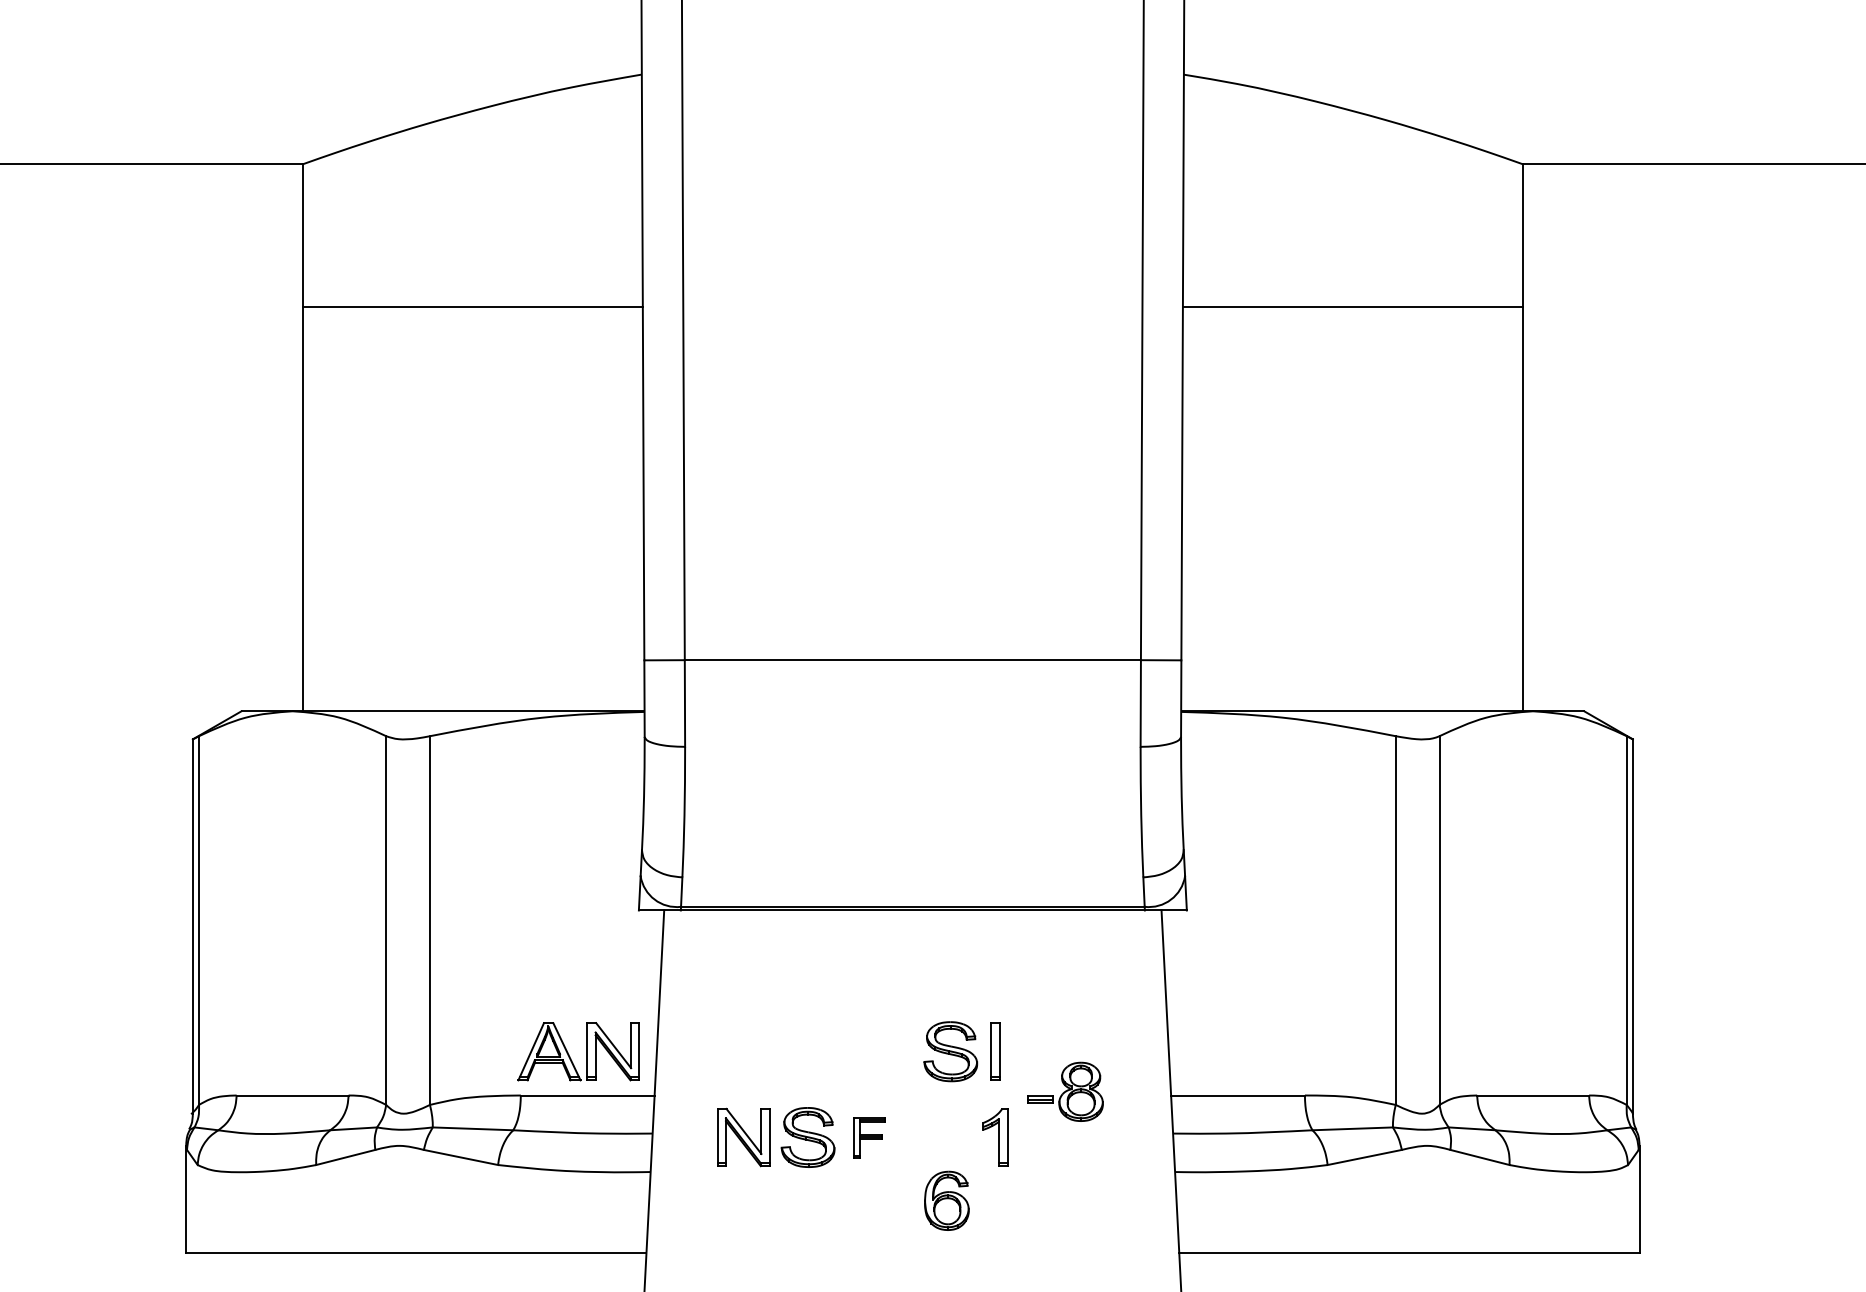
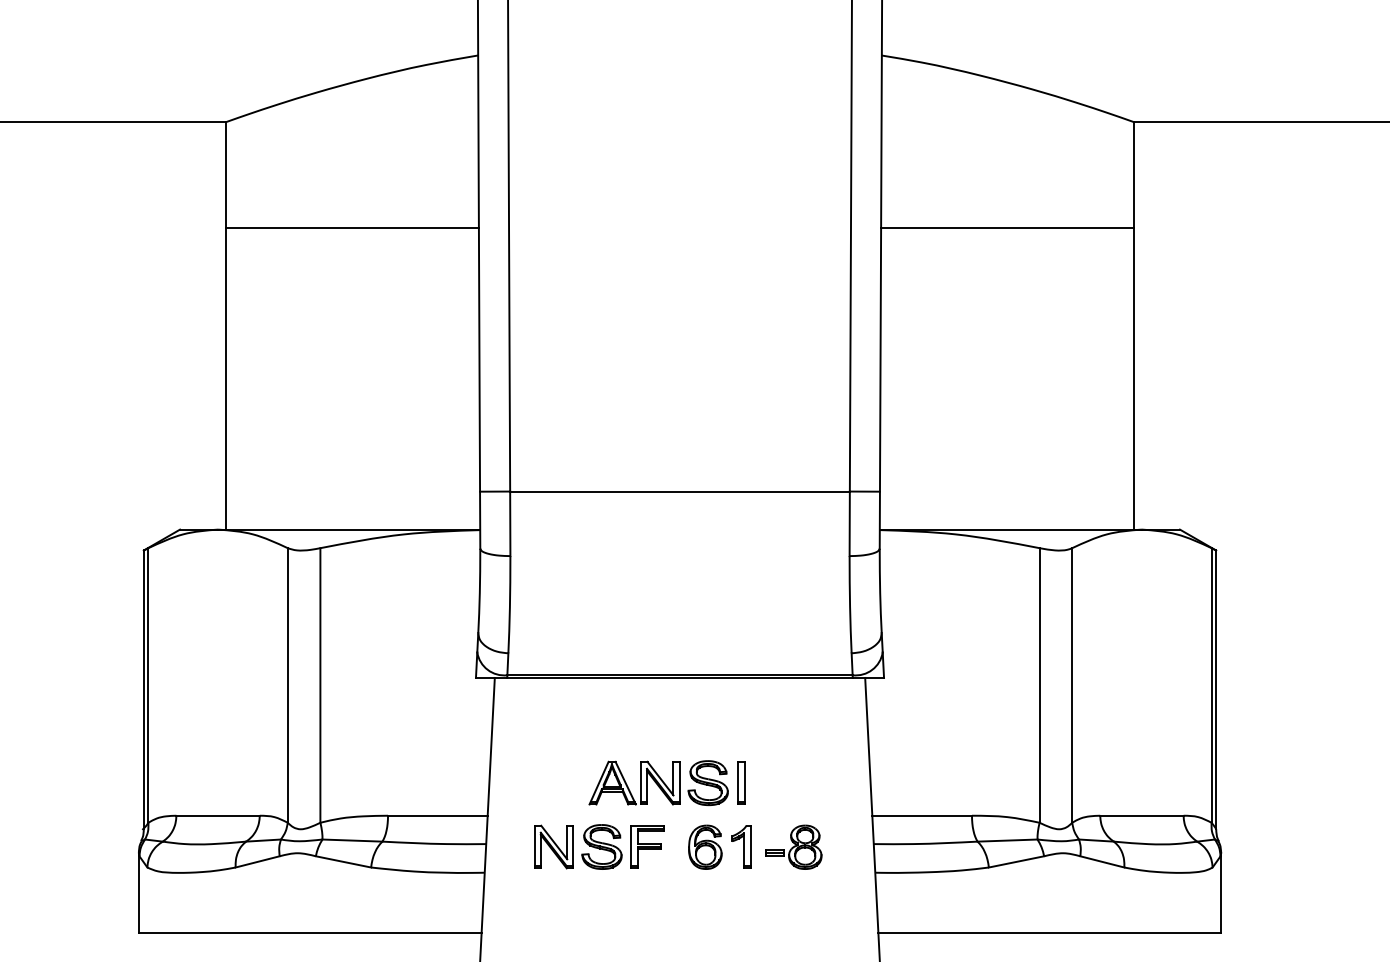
part: (586, 1051) -> (640, 782), moved
part: (1065, 1091) -> (793, 847), moved
part: (869, 1137) -> (647, 847), size x1.43
part: (946, 1200) -> (705, 847), moved

